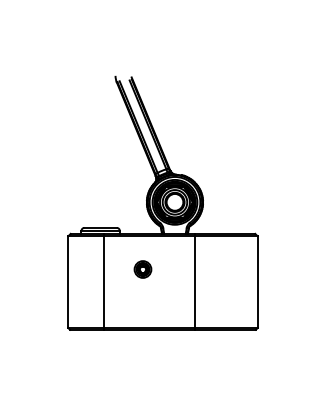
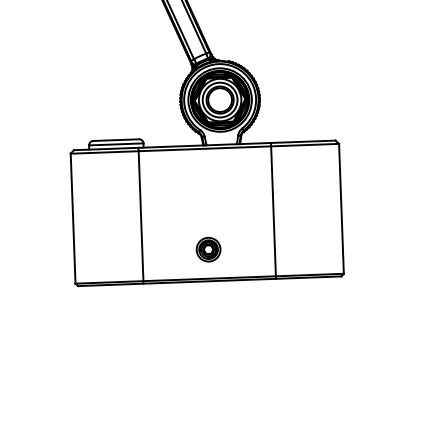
part: (142, 269) -> (207, 249), moved
line: (104, 281) -> (141, 215), moved
line: (194, 281) -> (273, 210), moved

